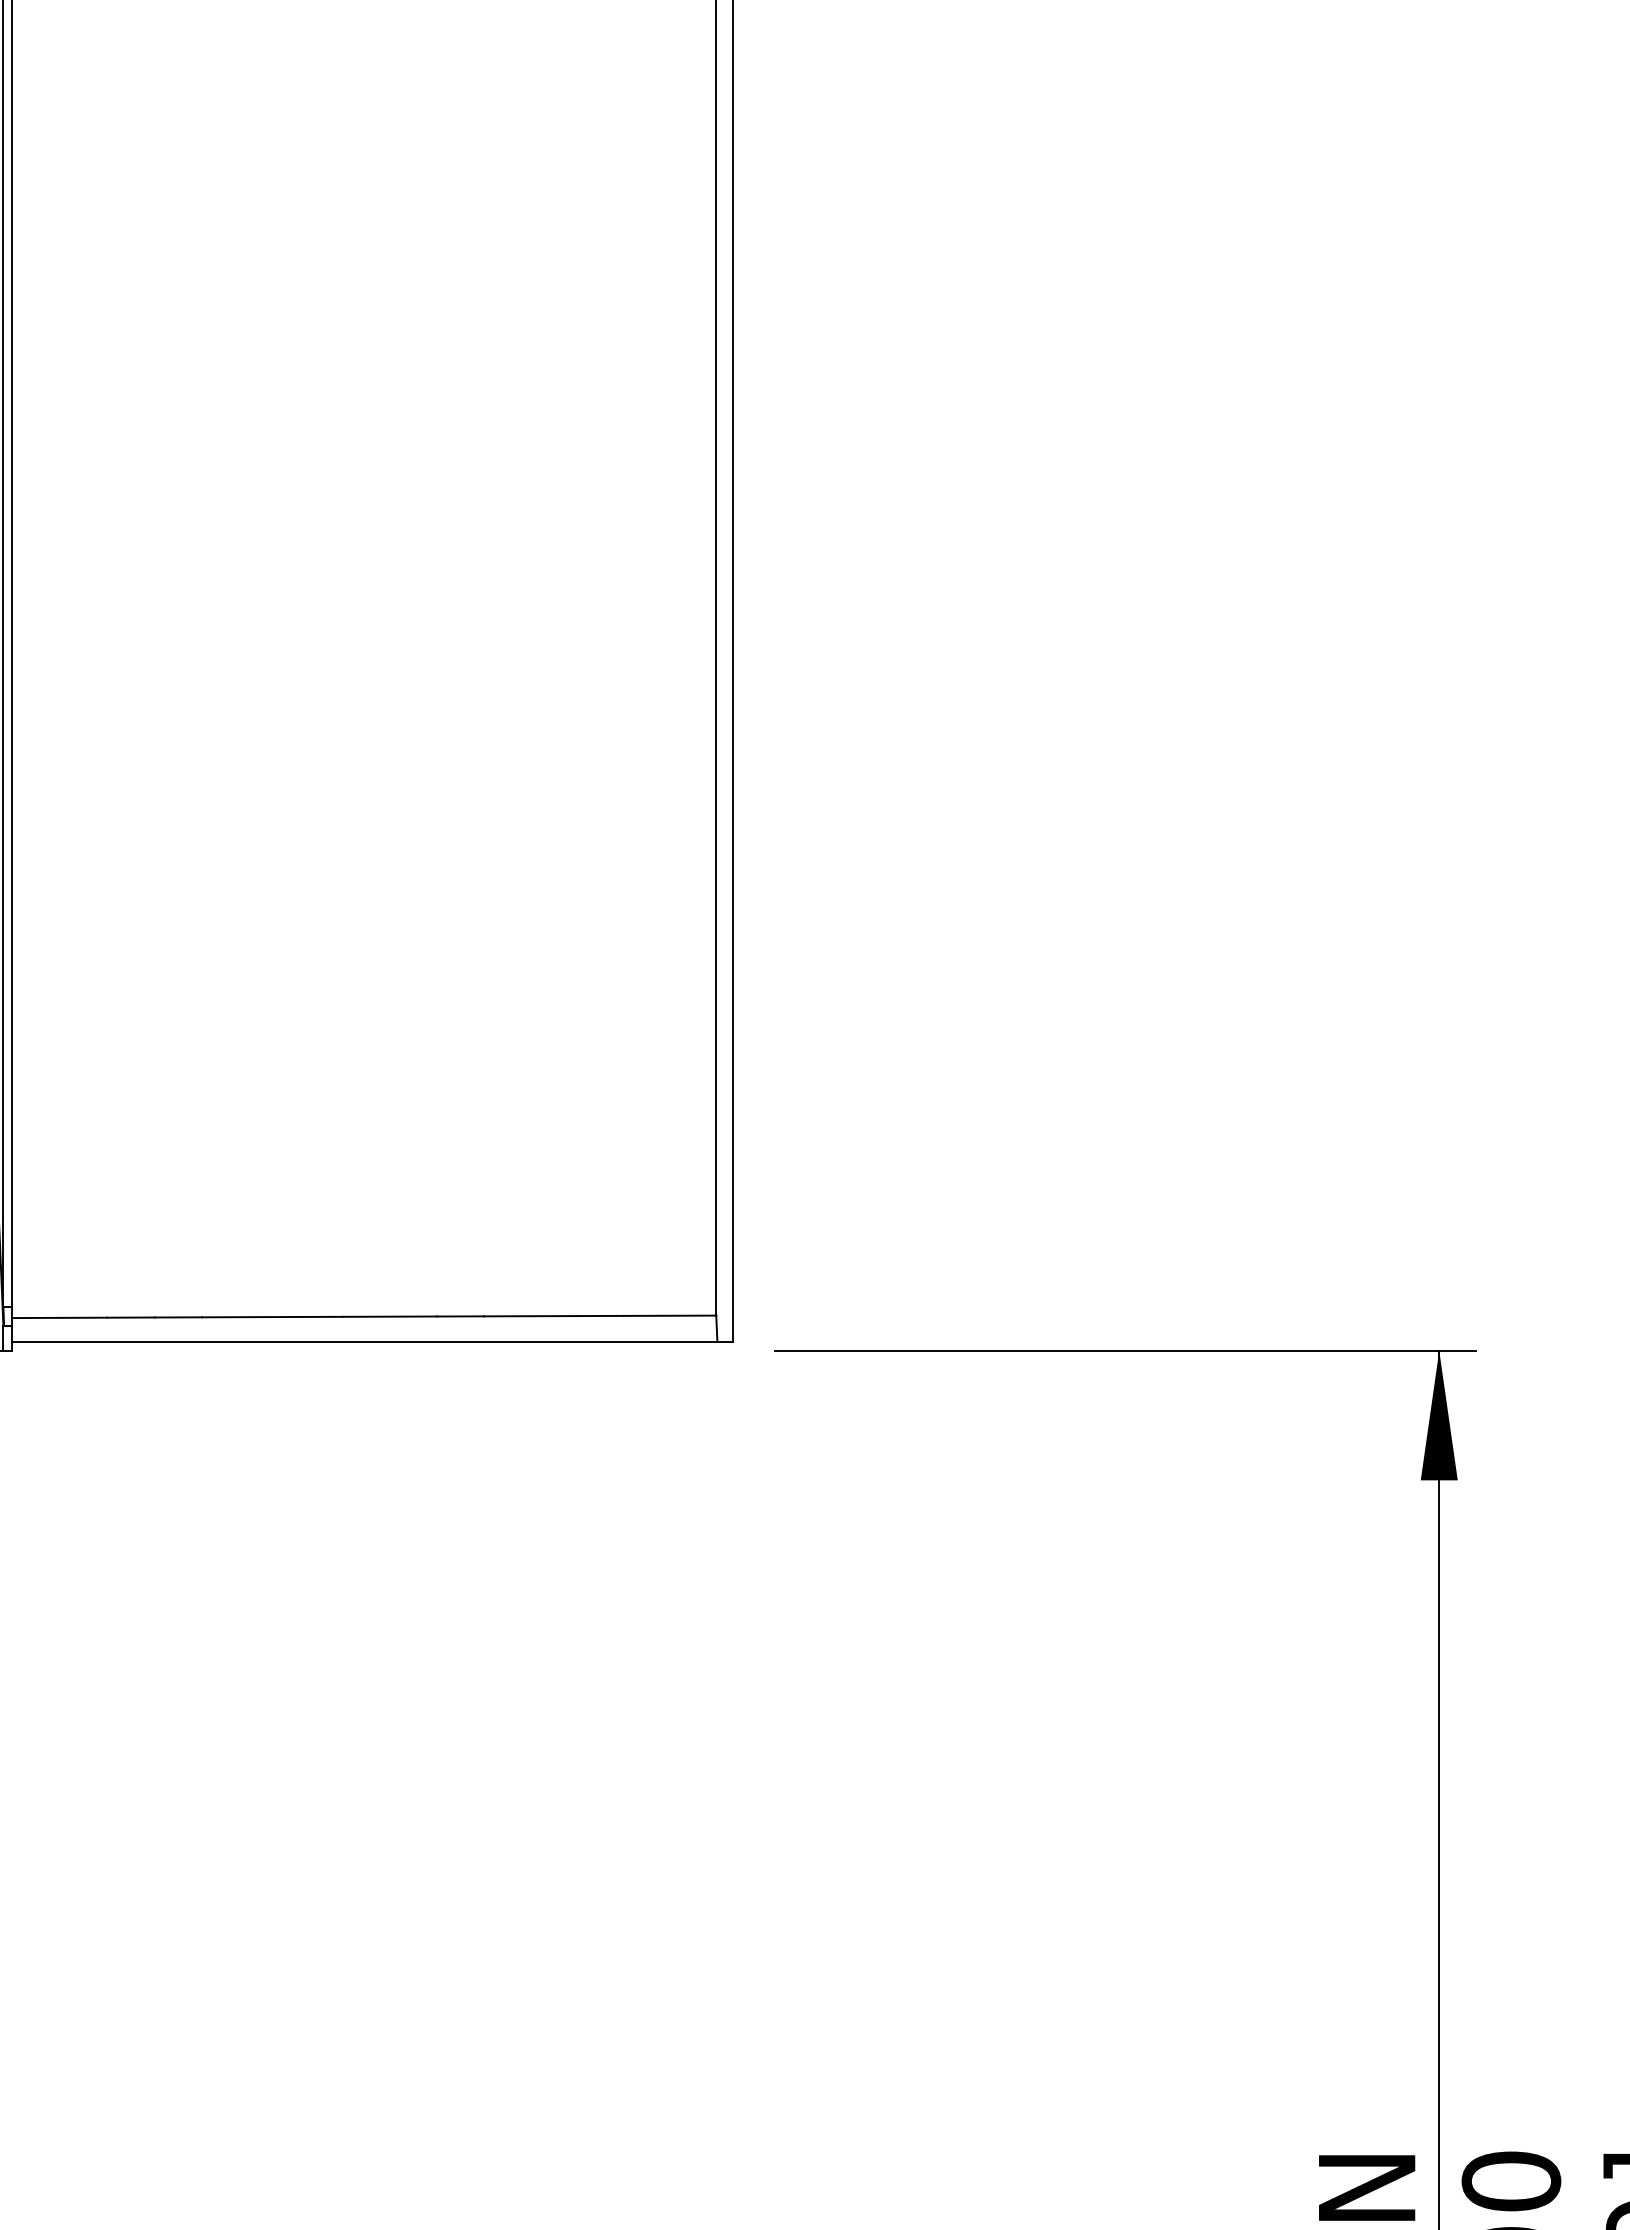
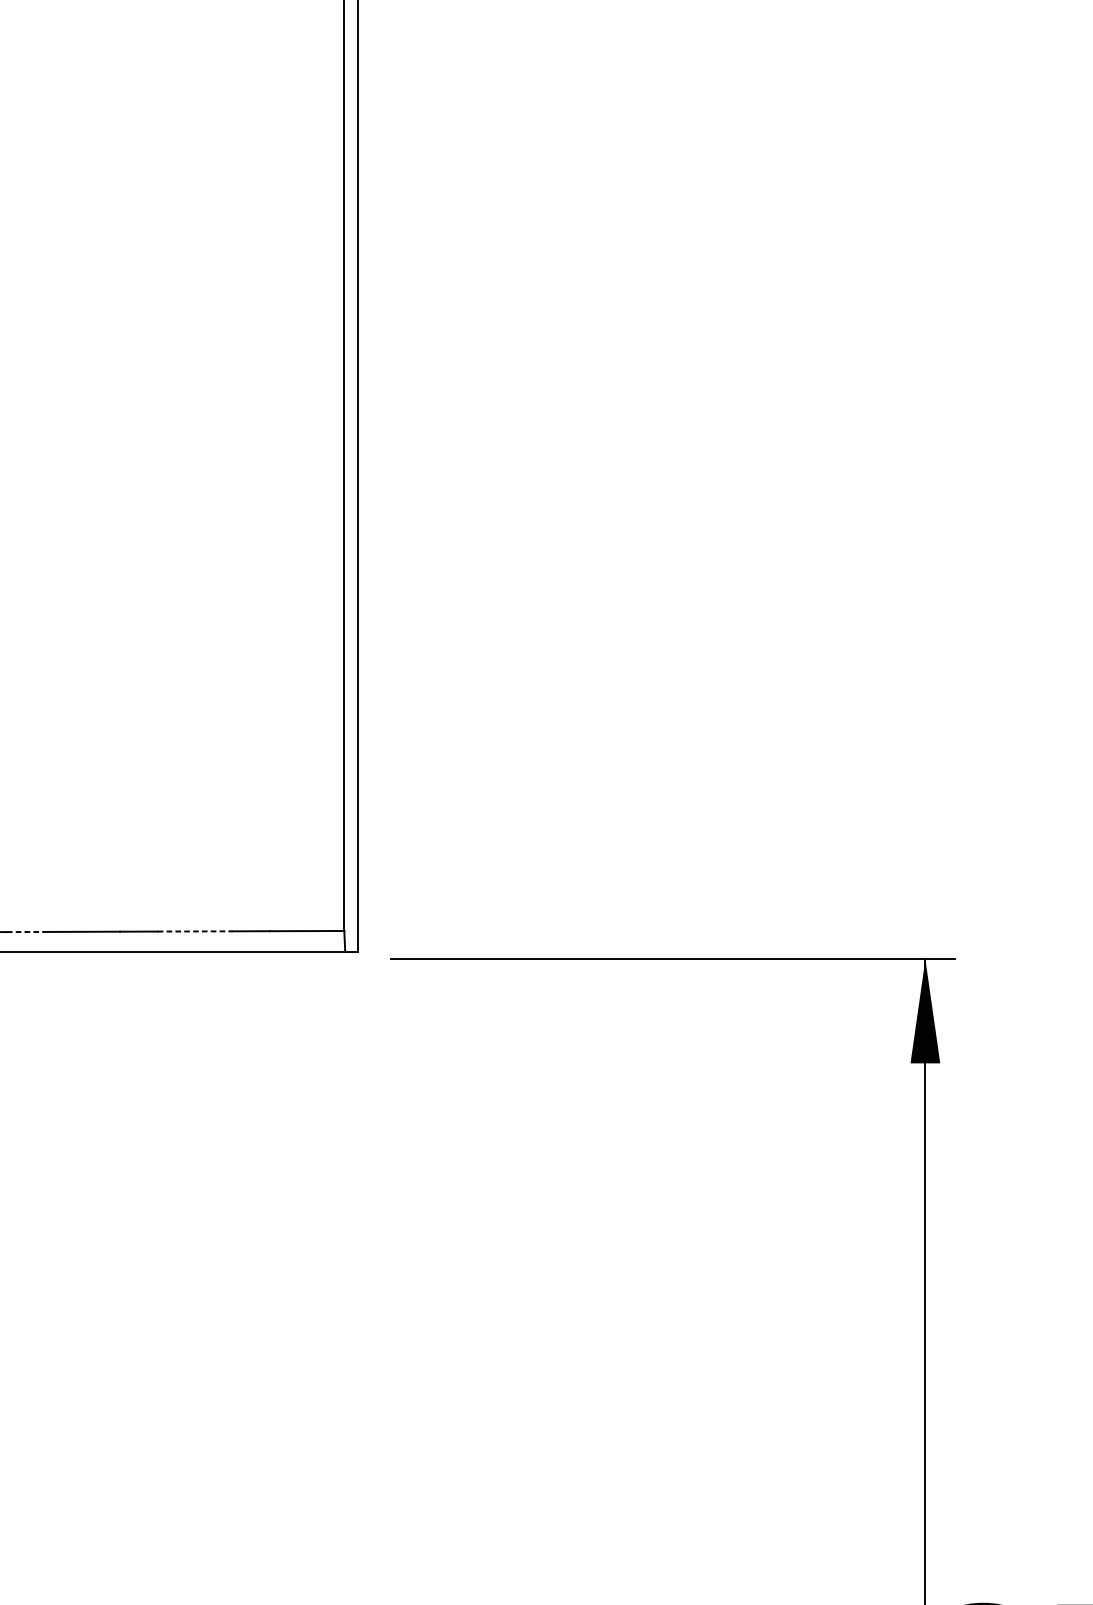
line: (319, 1316) -> (25, 931), solid -> dashed
line: (530, 1316) -> (195, 931), solid -> dashed

